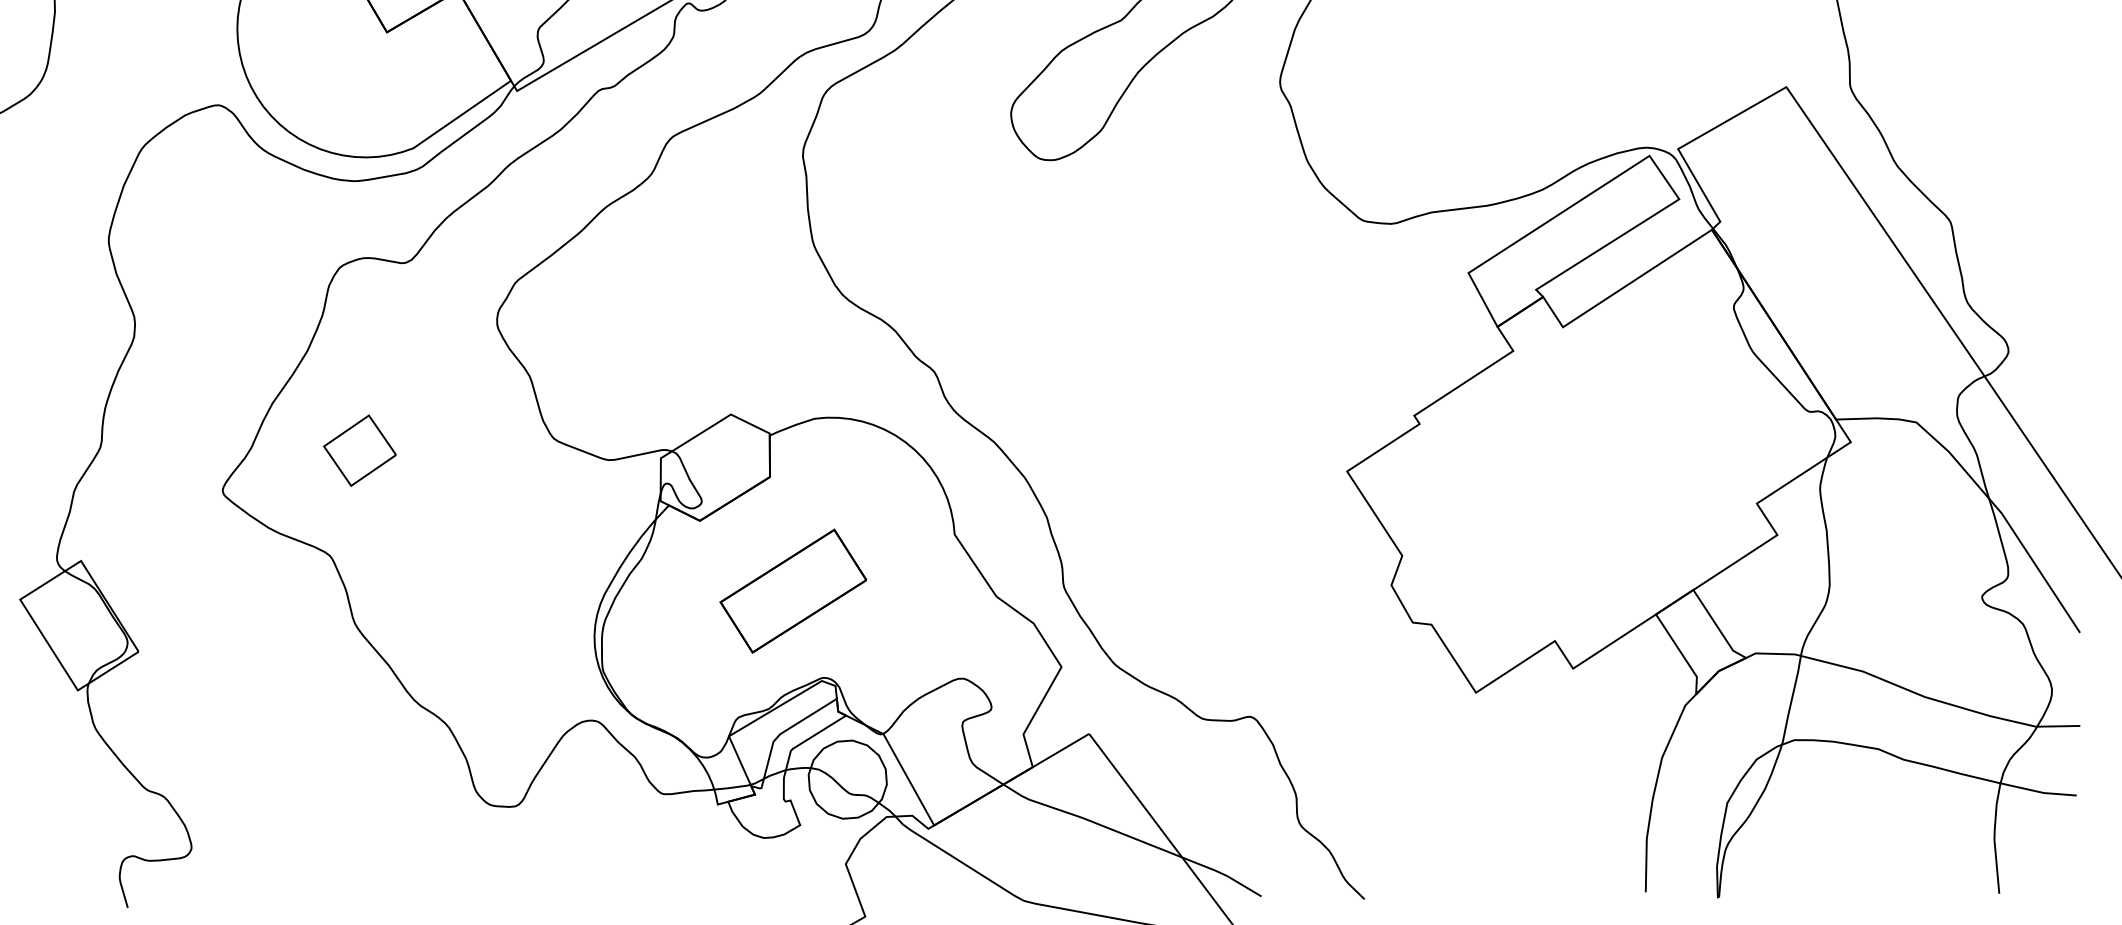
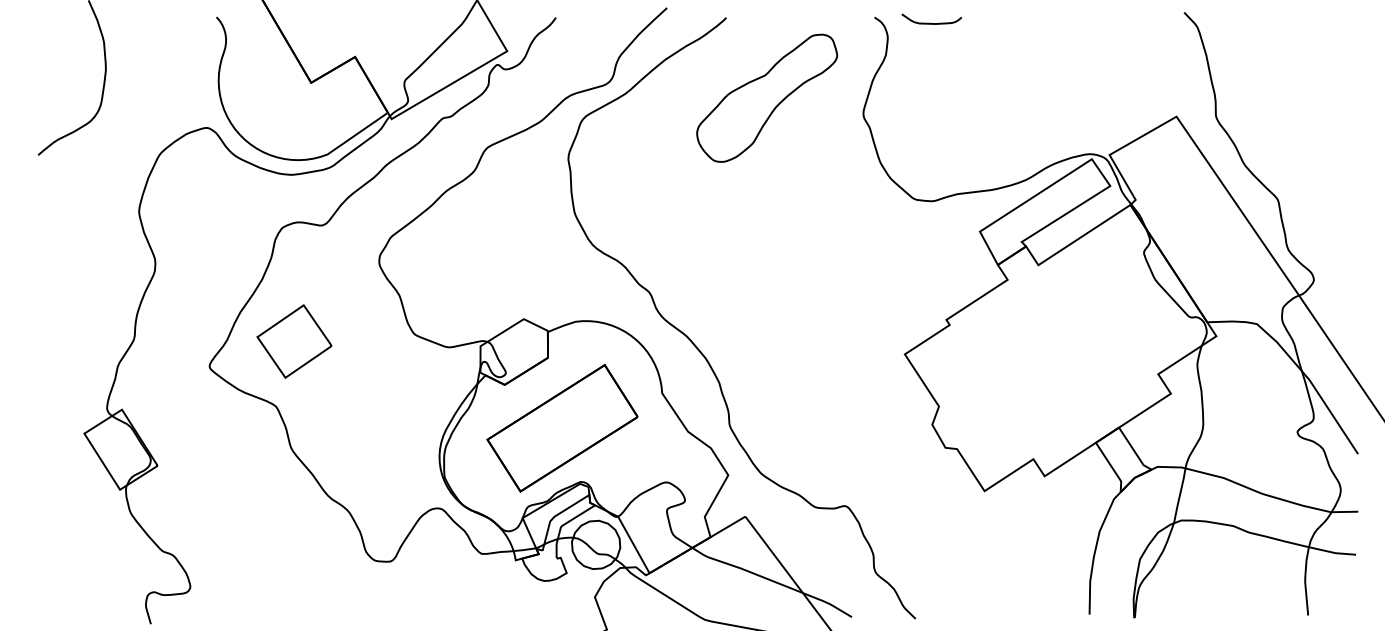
part: (359, 450) -> (294, 341), size x1.67
part: (793, 591) -> (562, 428), size x1.67

